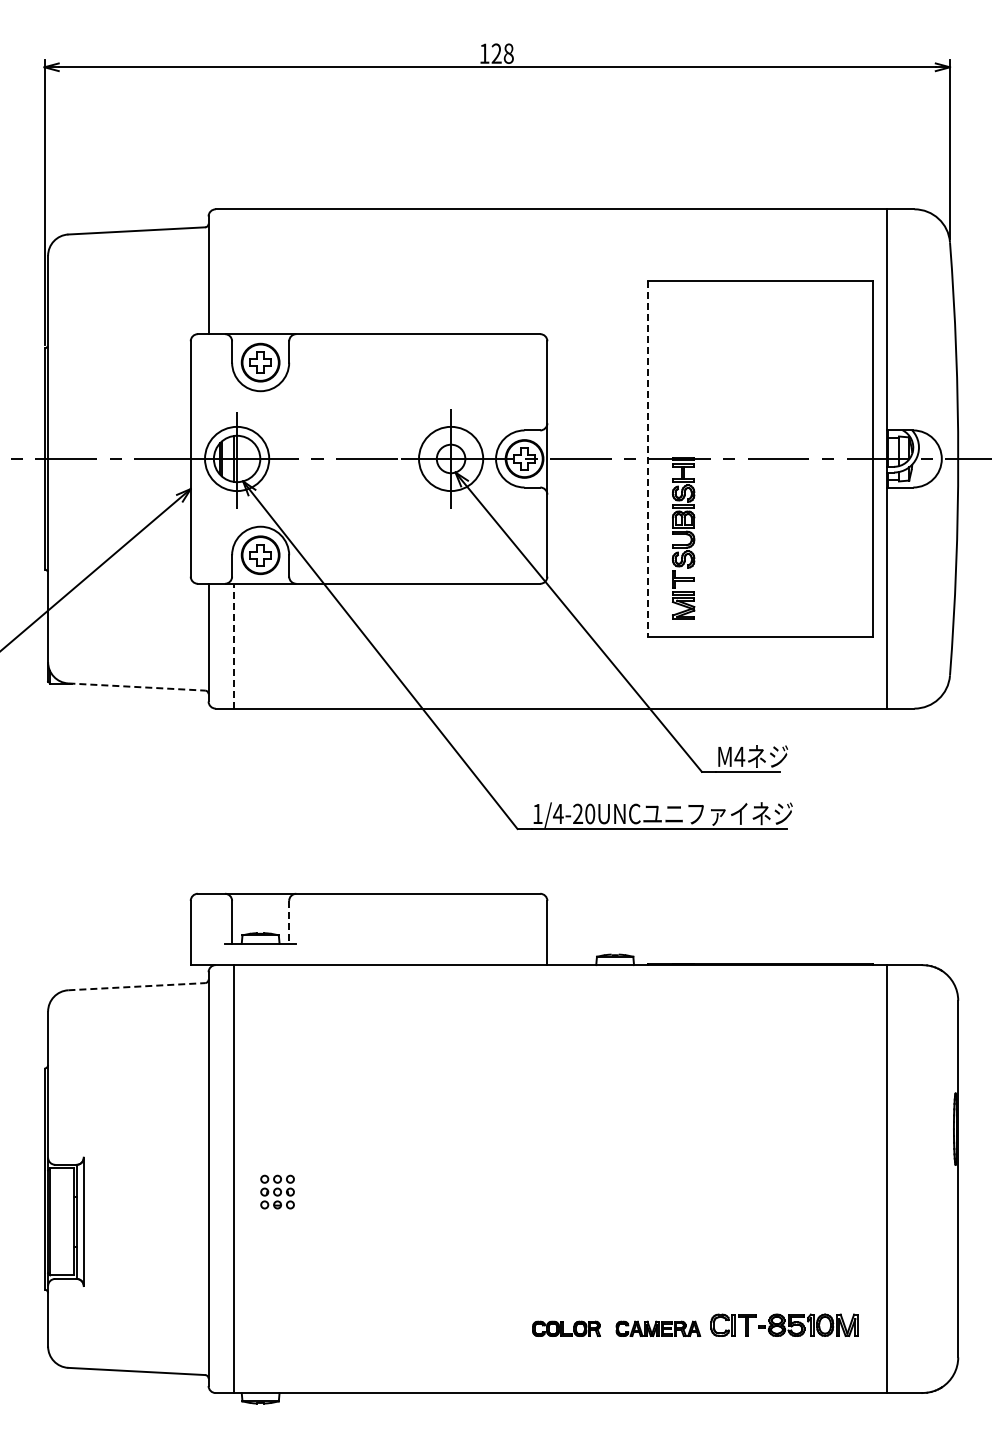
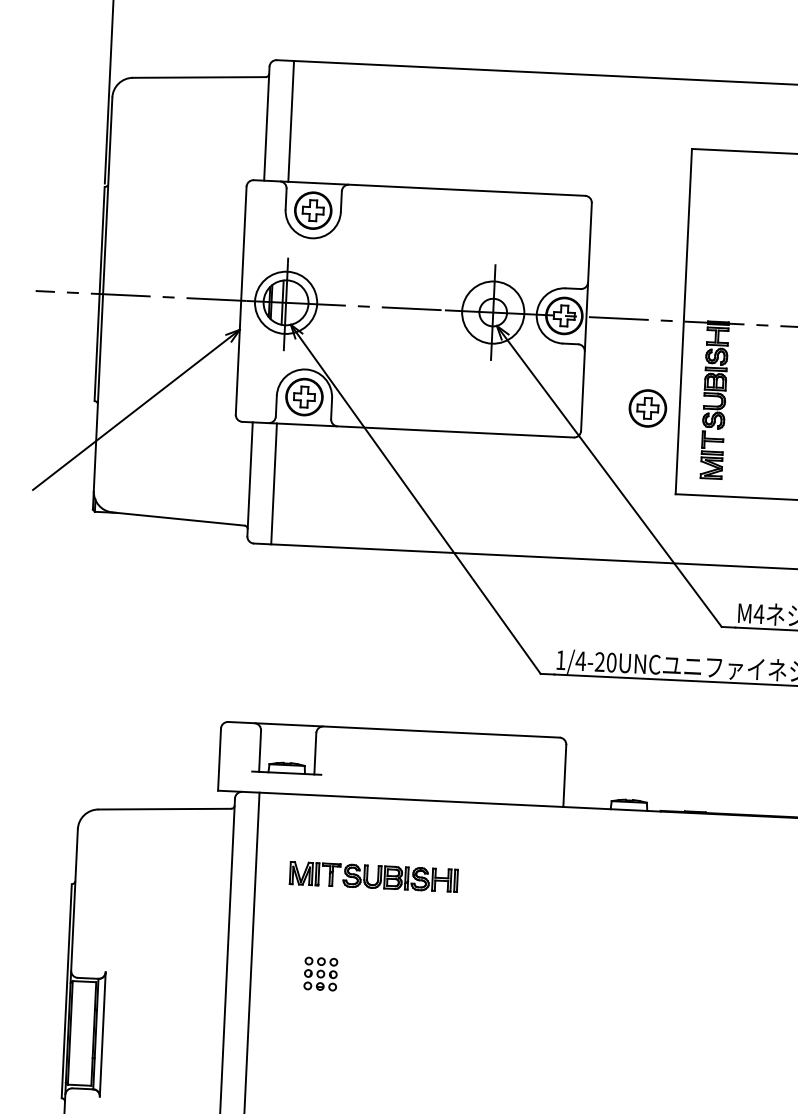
line: (233, 271) -> (291, 121), added
line: (647, 459) -> (683, 322), dashed -> solid
part: (614, 550) -> (647, 408), added
line: (233, 645) -> (274, 483), dashed -> solid
line: (136, 687) -> (178, 519), dashed -> solid
line: (289, 922) -> (315, 753), dashed -> solid
line: (136, 986) -> (164, 808), dashed -> solid
part: (355, 1045) -> (373, 876), added
part: (277, 1191) -> (320, 973), moved

